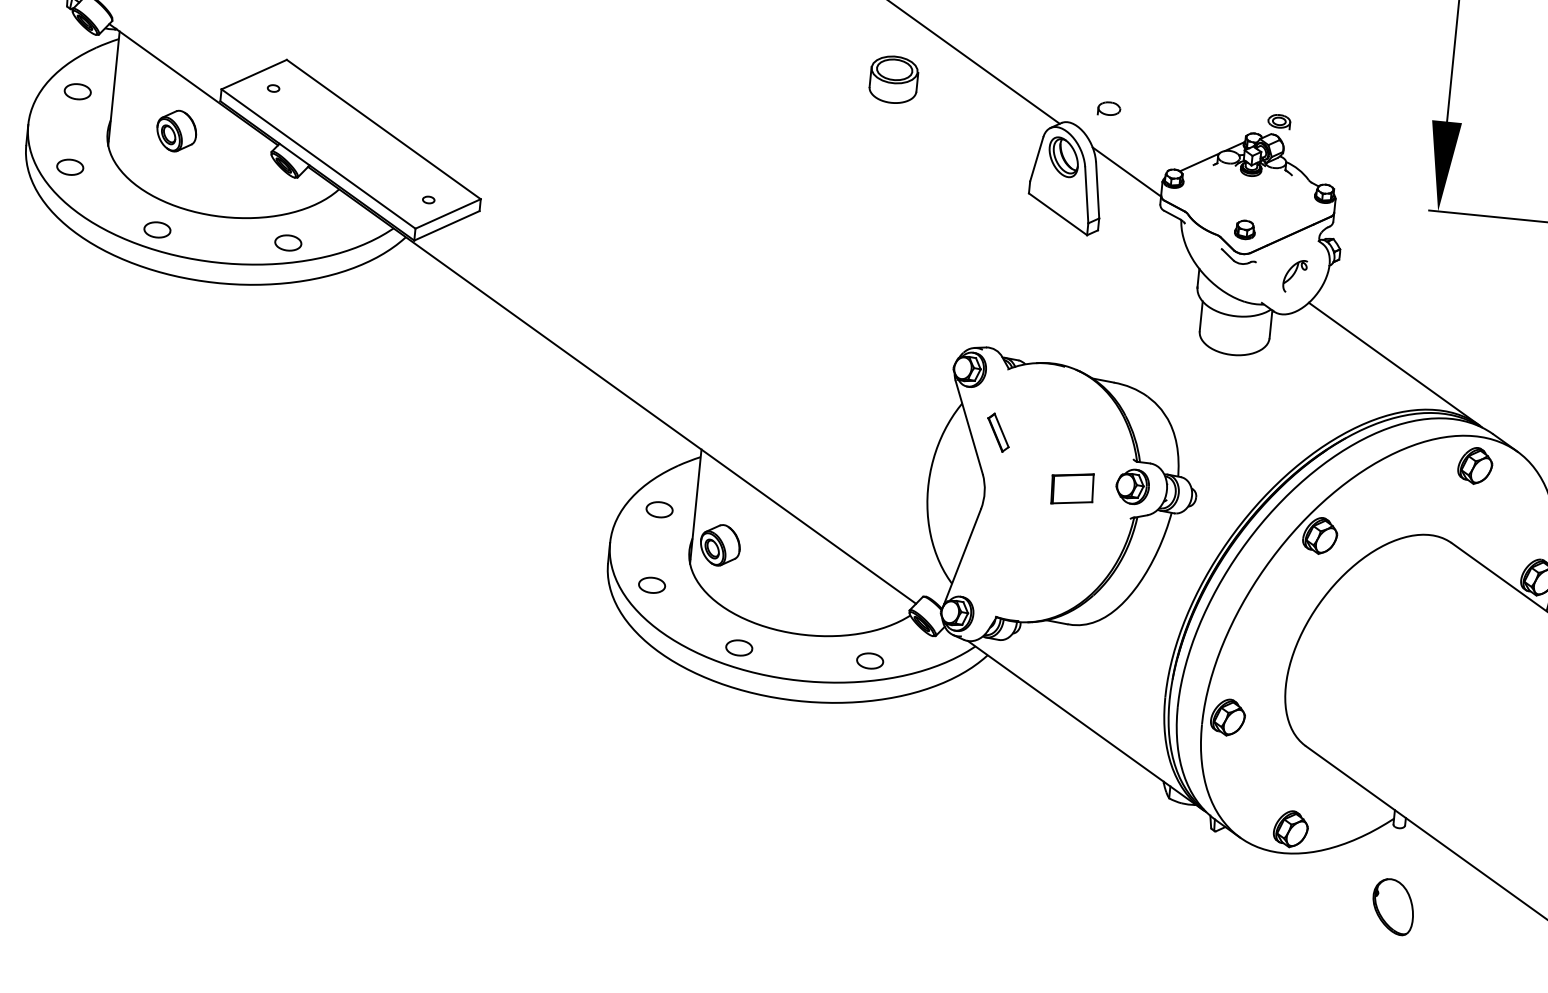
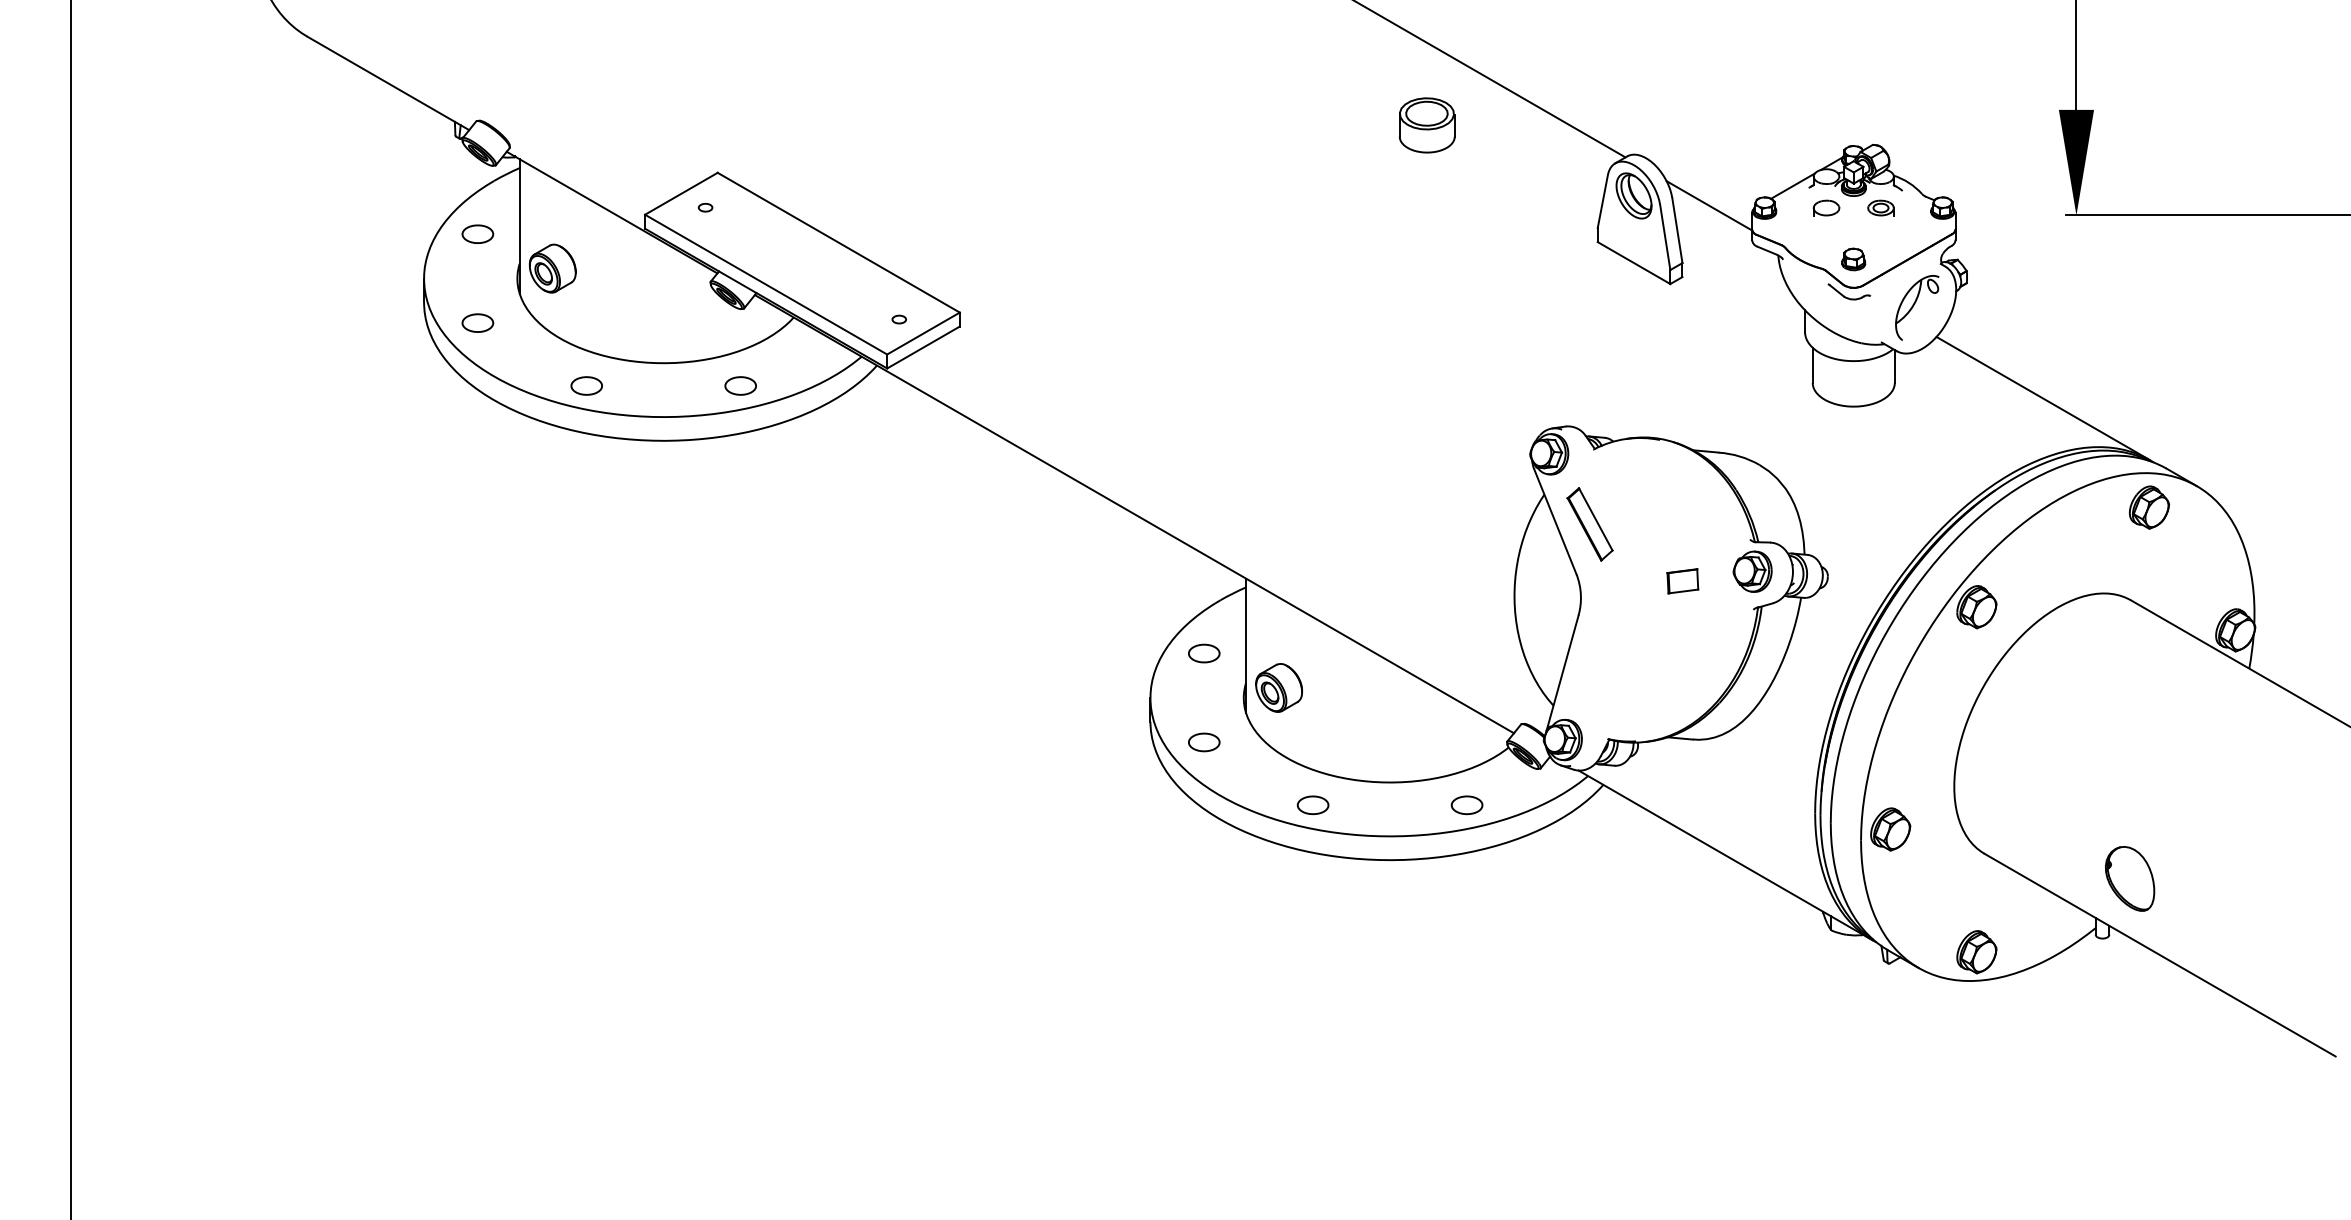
part: (1109, 108) -> (1826, 207), moved
part: (1278, 120) -> (1880, 207), moved
part: (176, 131) -> (552, 268), moved
part: (1295, 276) -> (1917, 307), size x1.67
part: (998, 432) -> (1589, 524), size x1.67
part: (1072, 489) -> (1682, 581), size x0.62
part: (1393, 906) -> (2130, 878), moved

